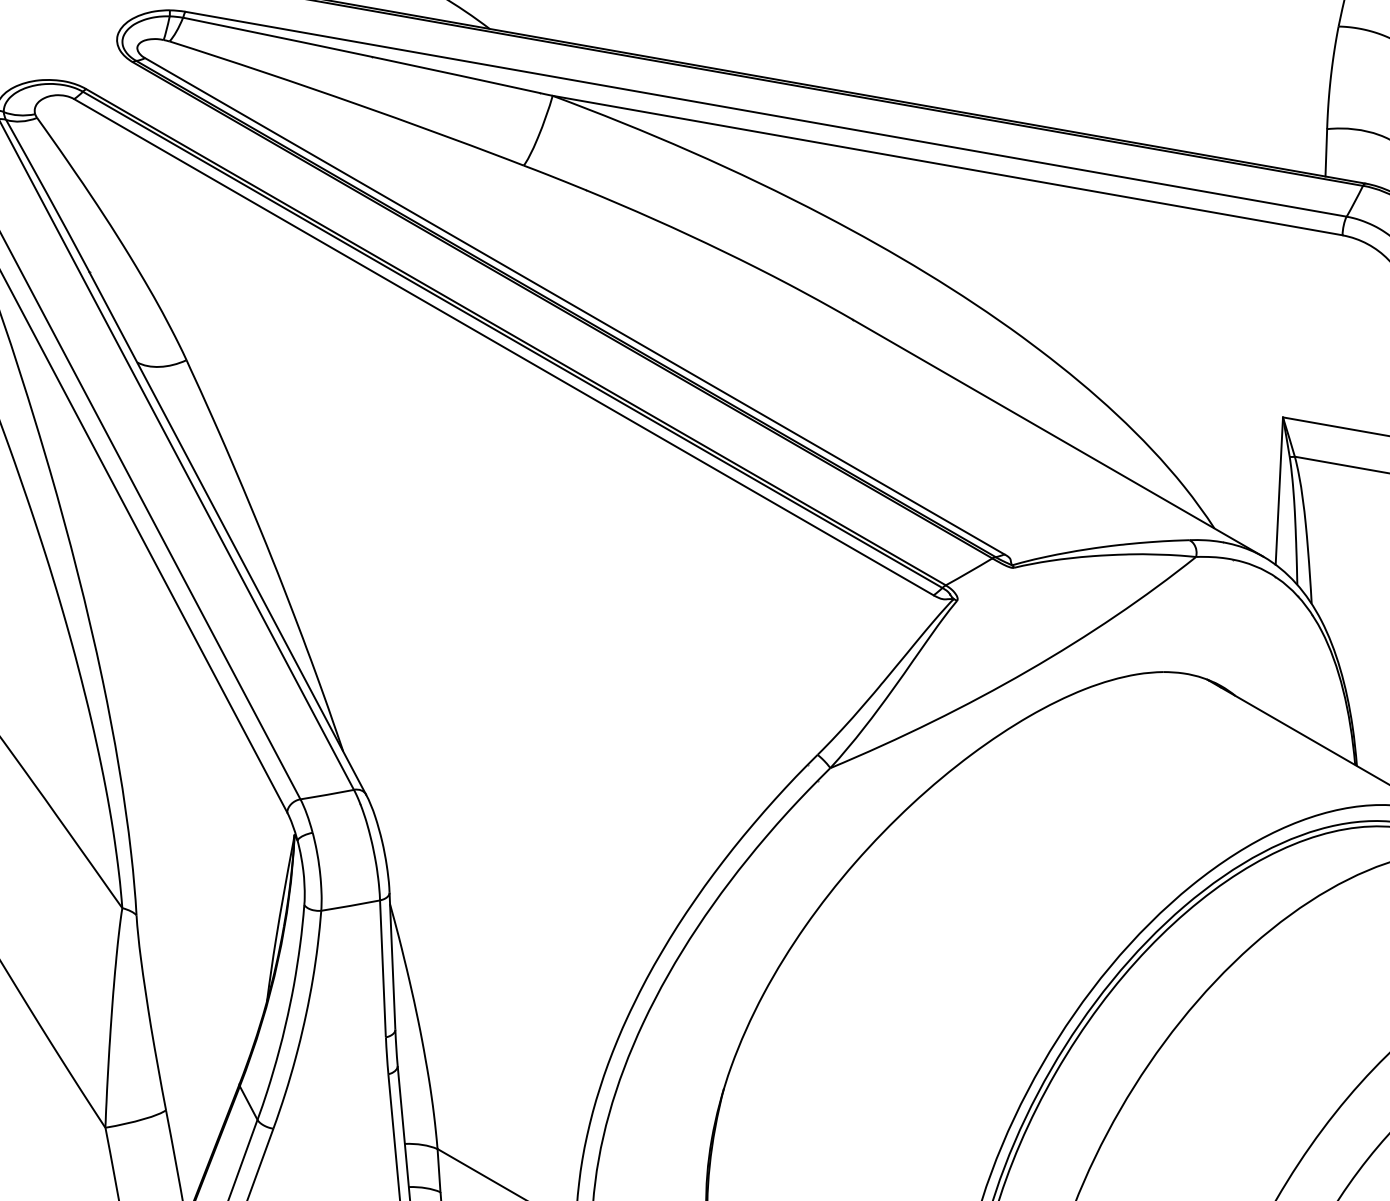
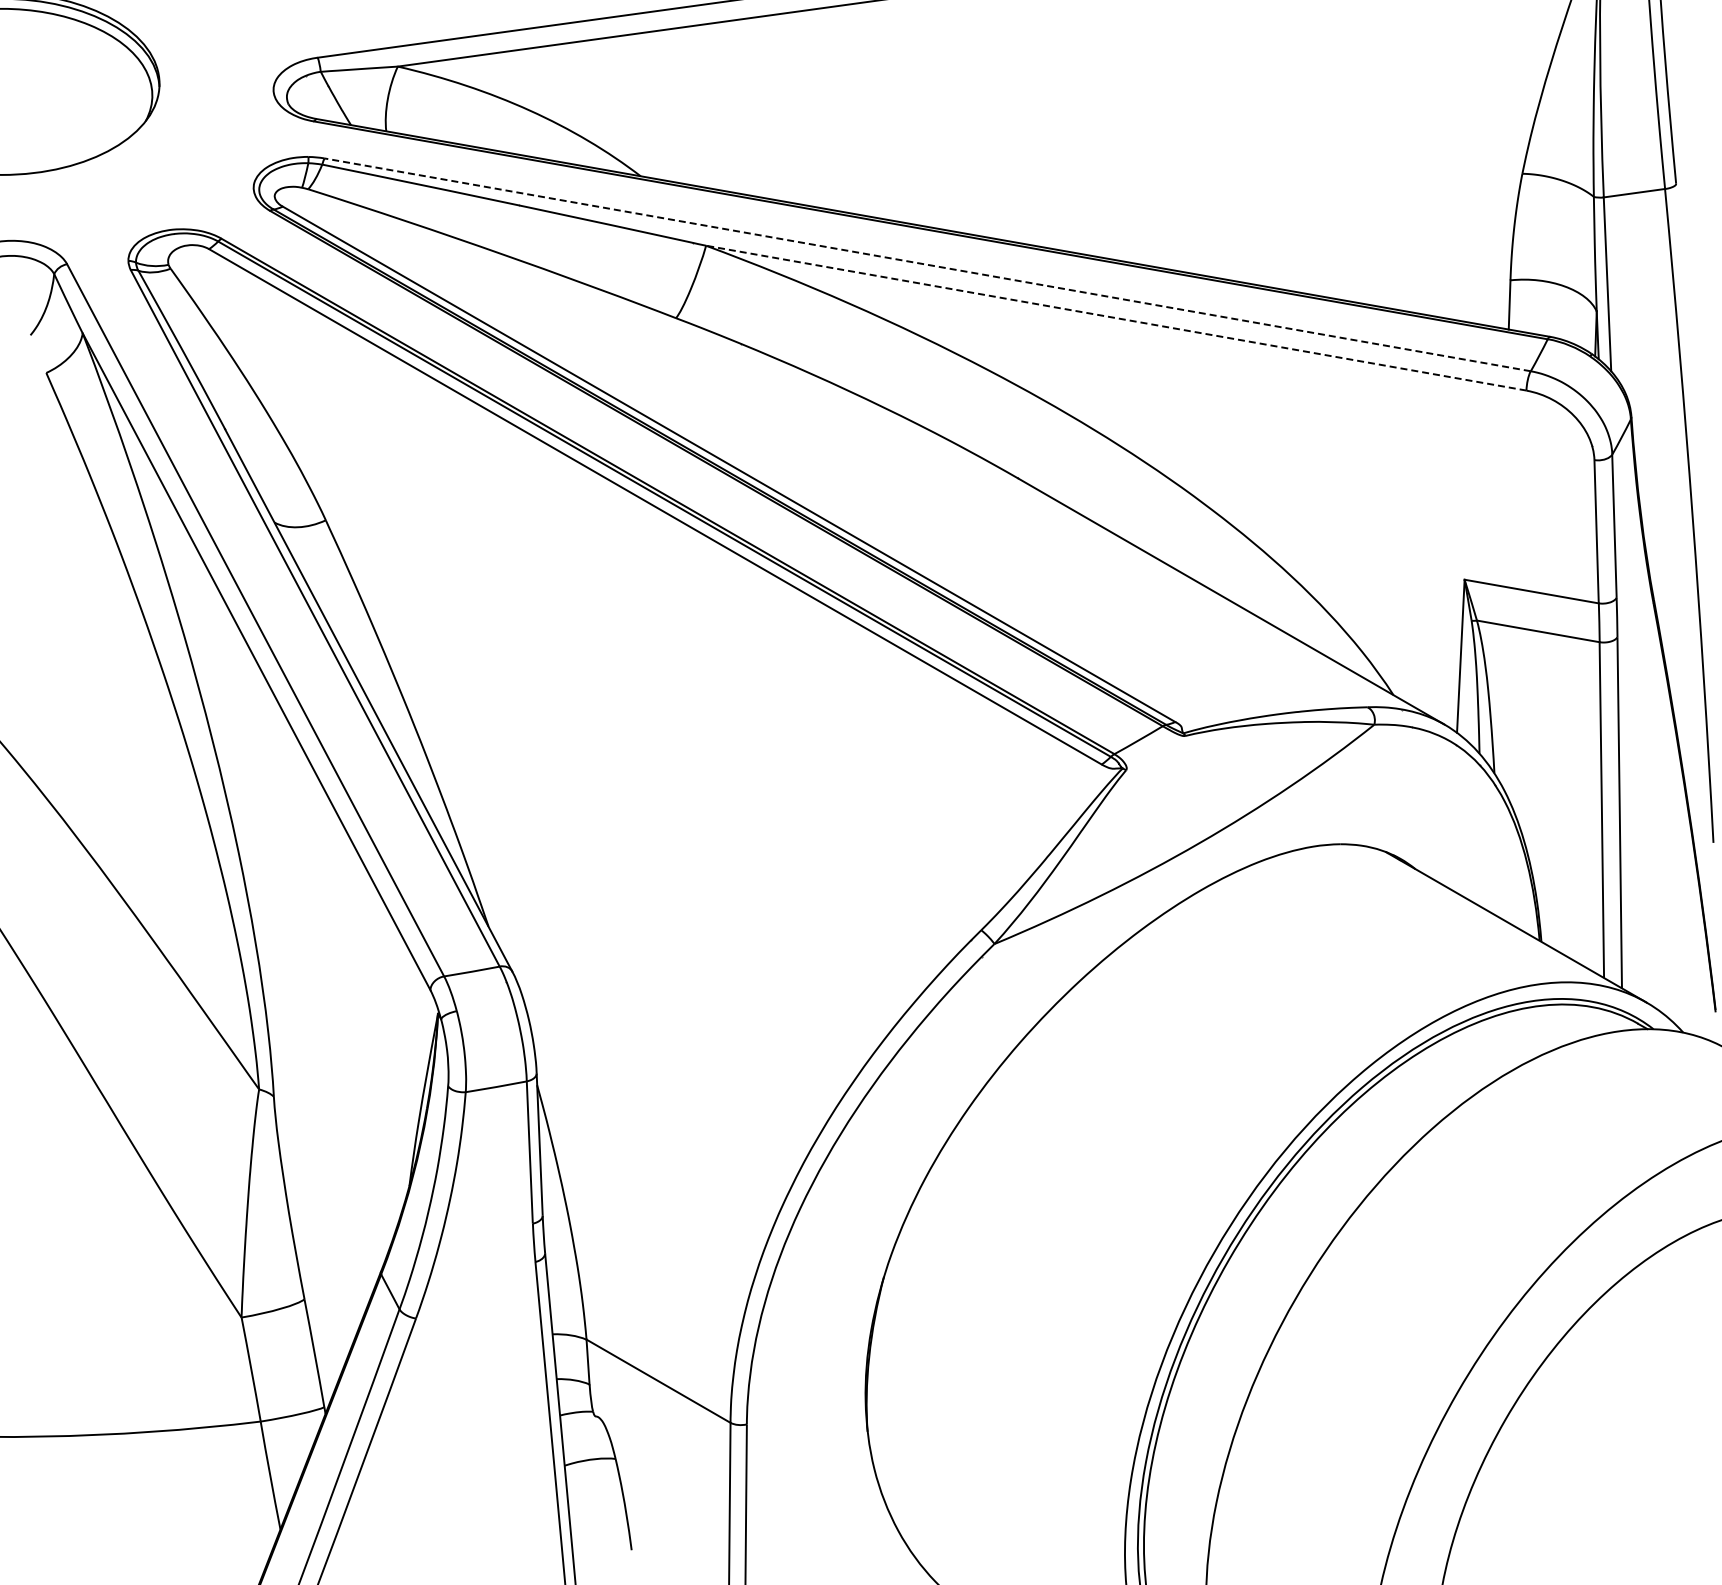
line: (765, 113) -> (927, 264), solid -> dashed
line: (947, 165) -> (1116, 318), solid -> dashed

